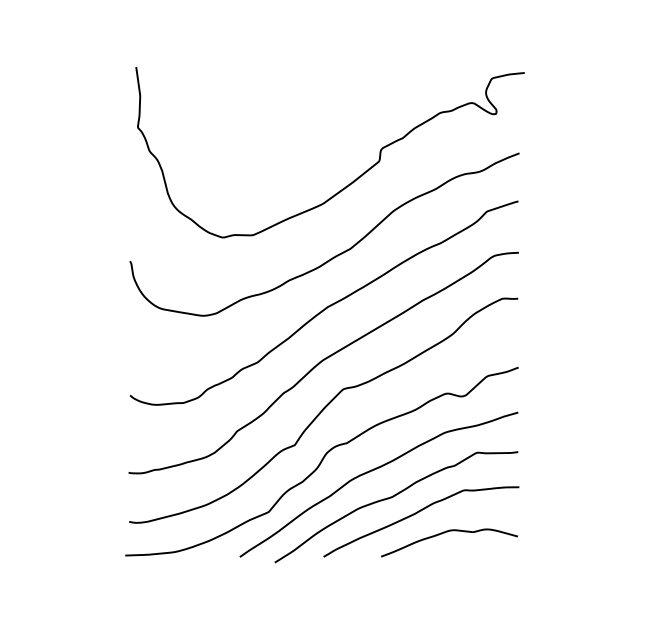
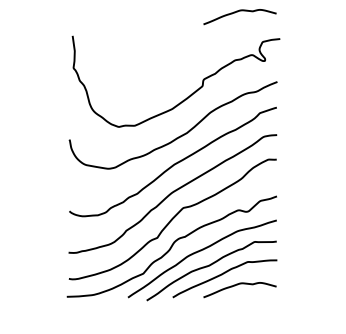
curve: (444, 23) -> (237, 12), added

